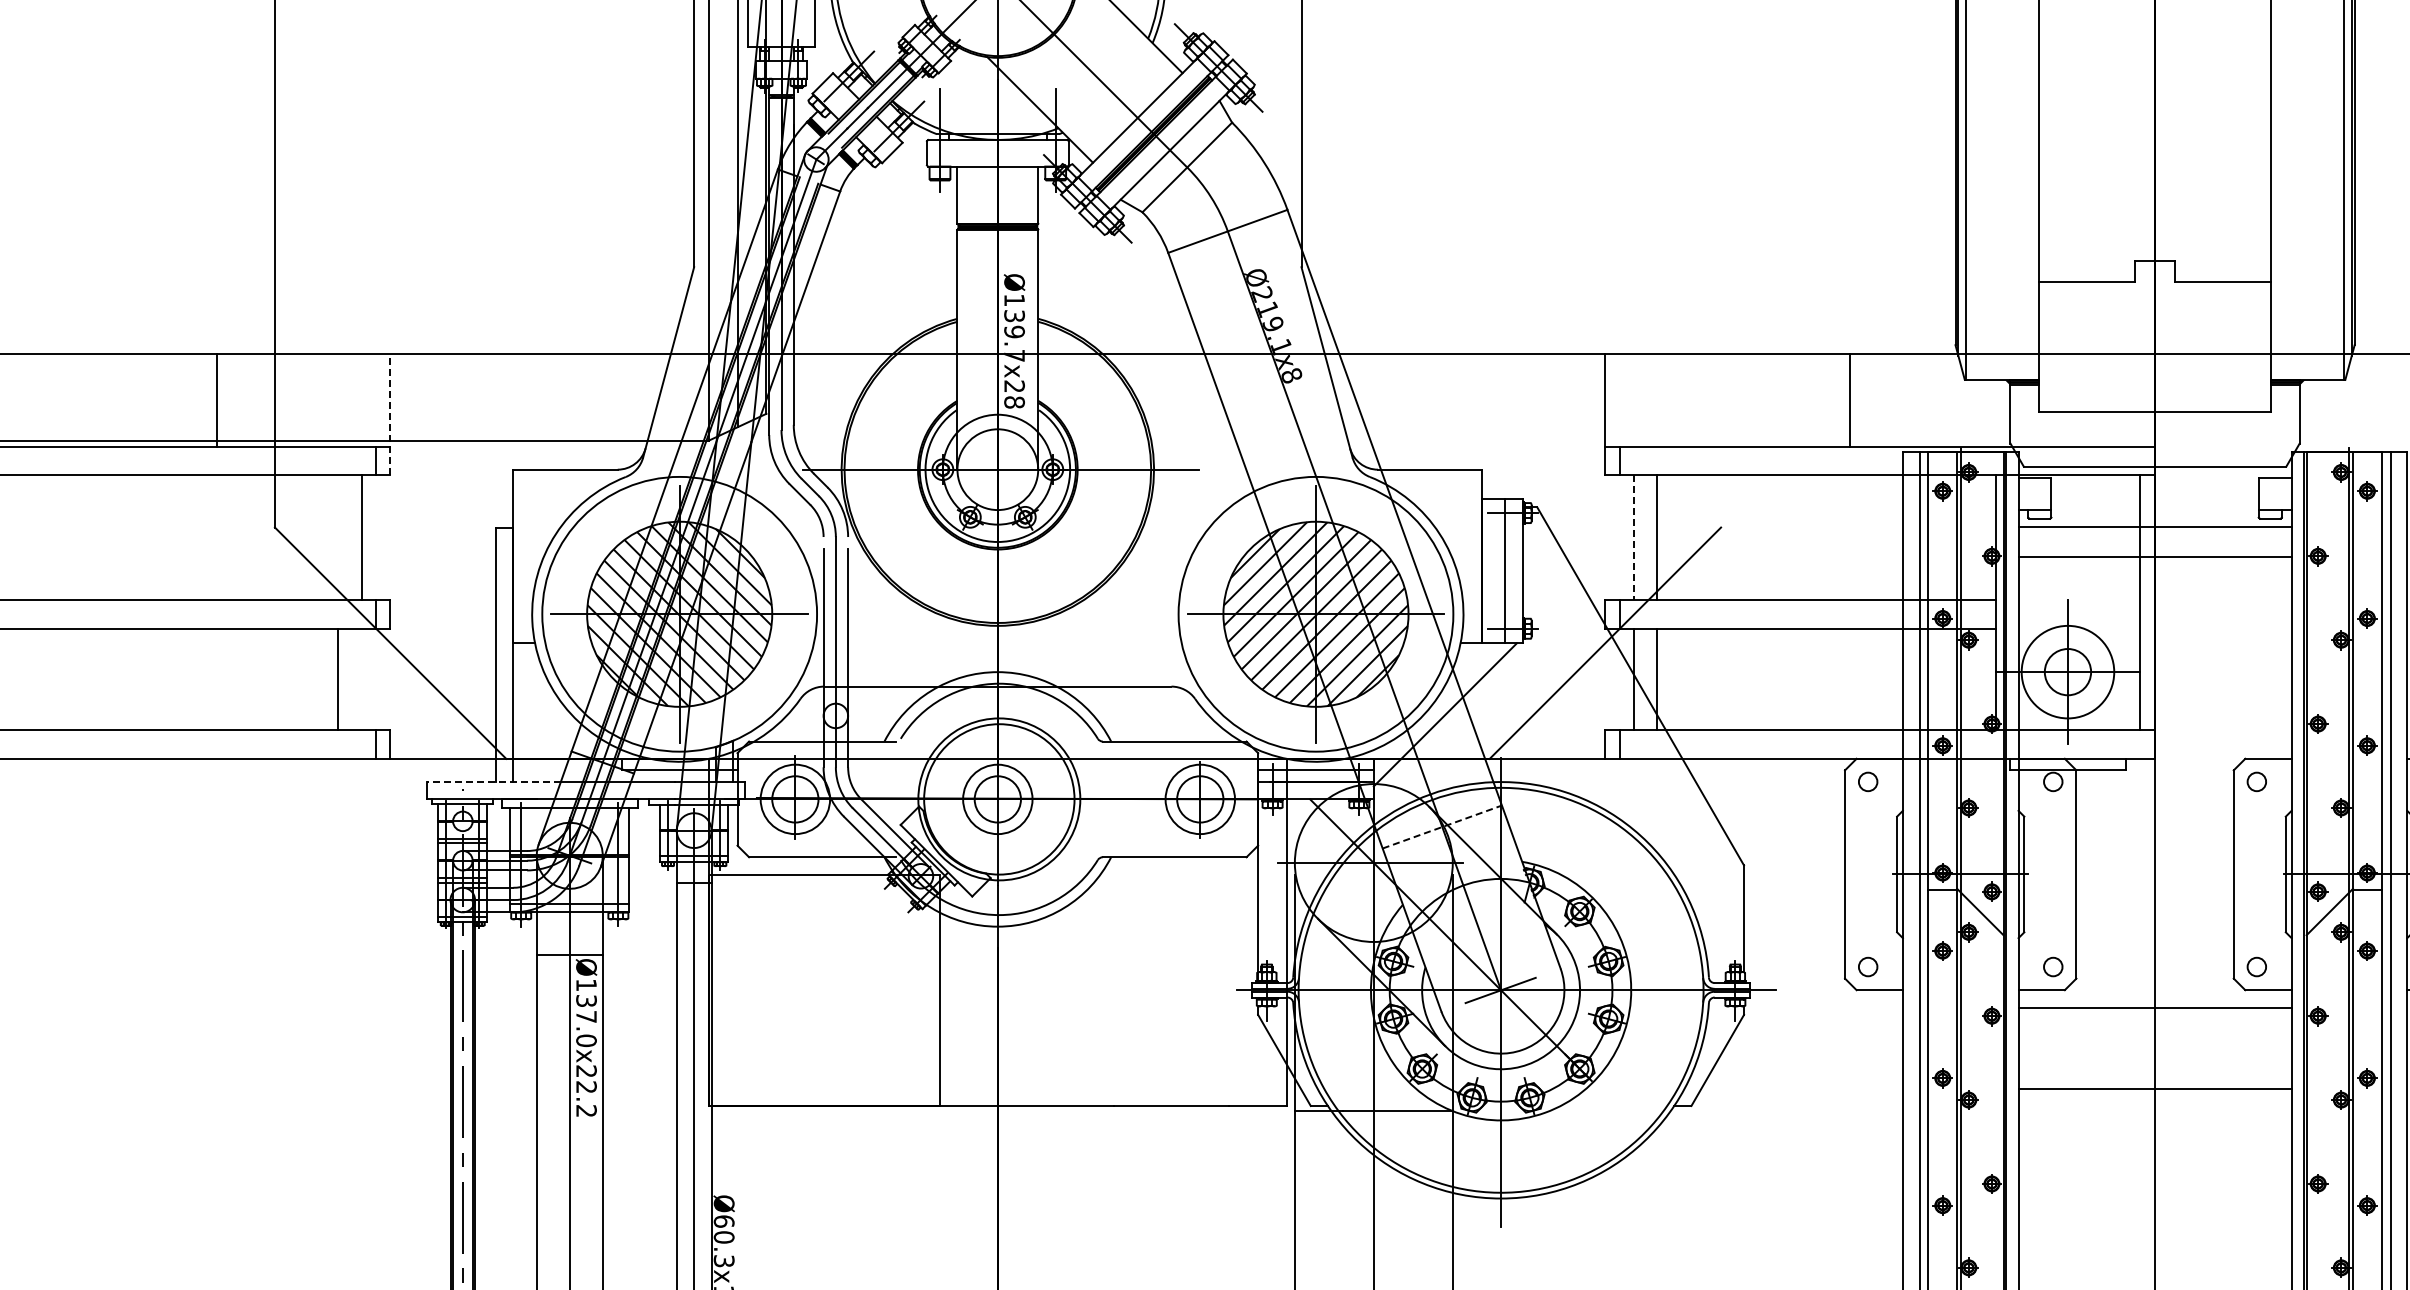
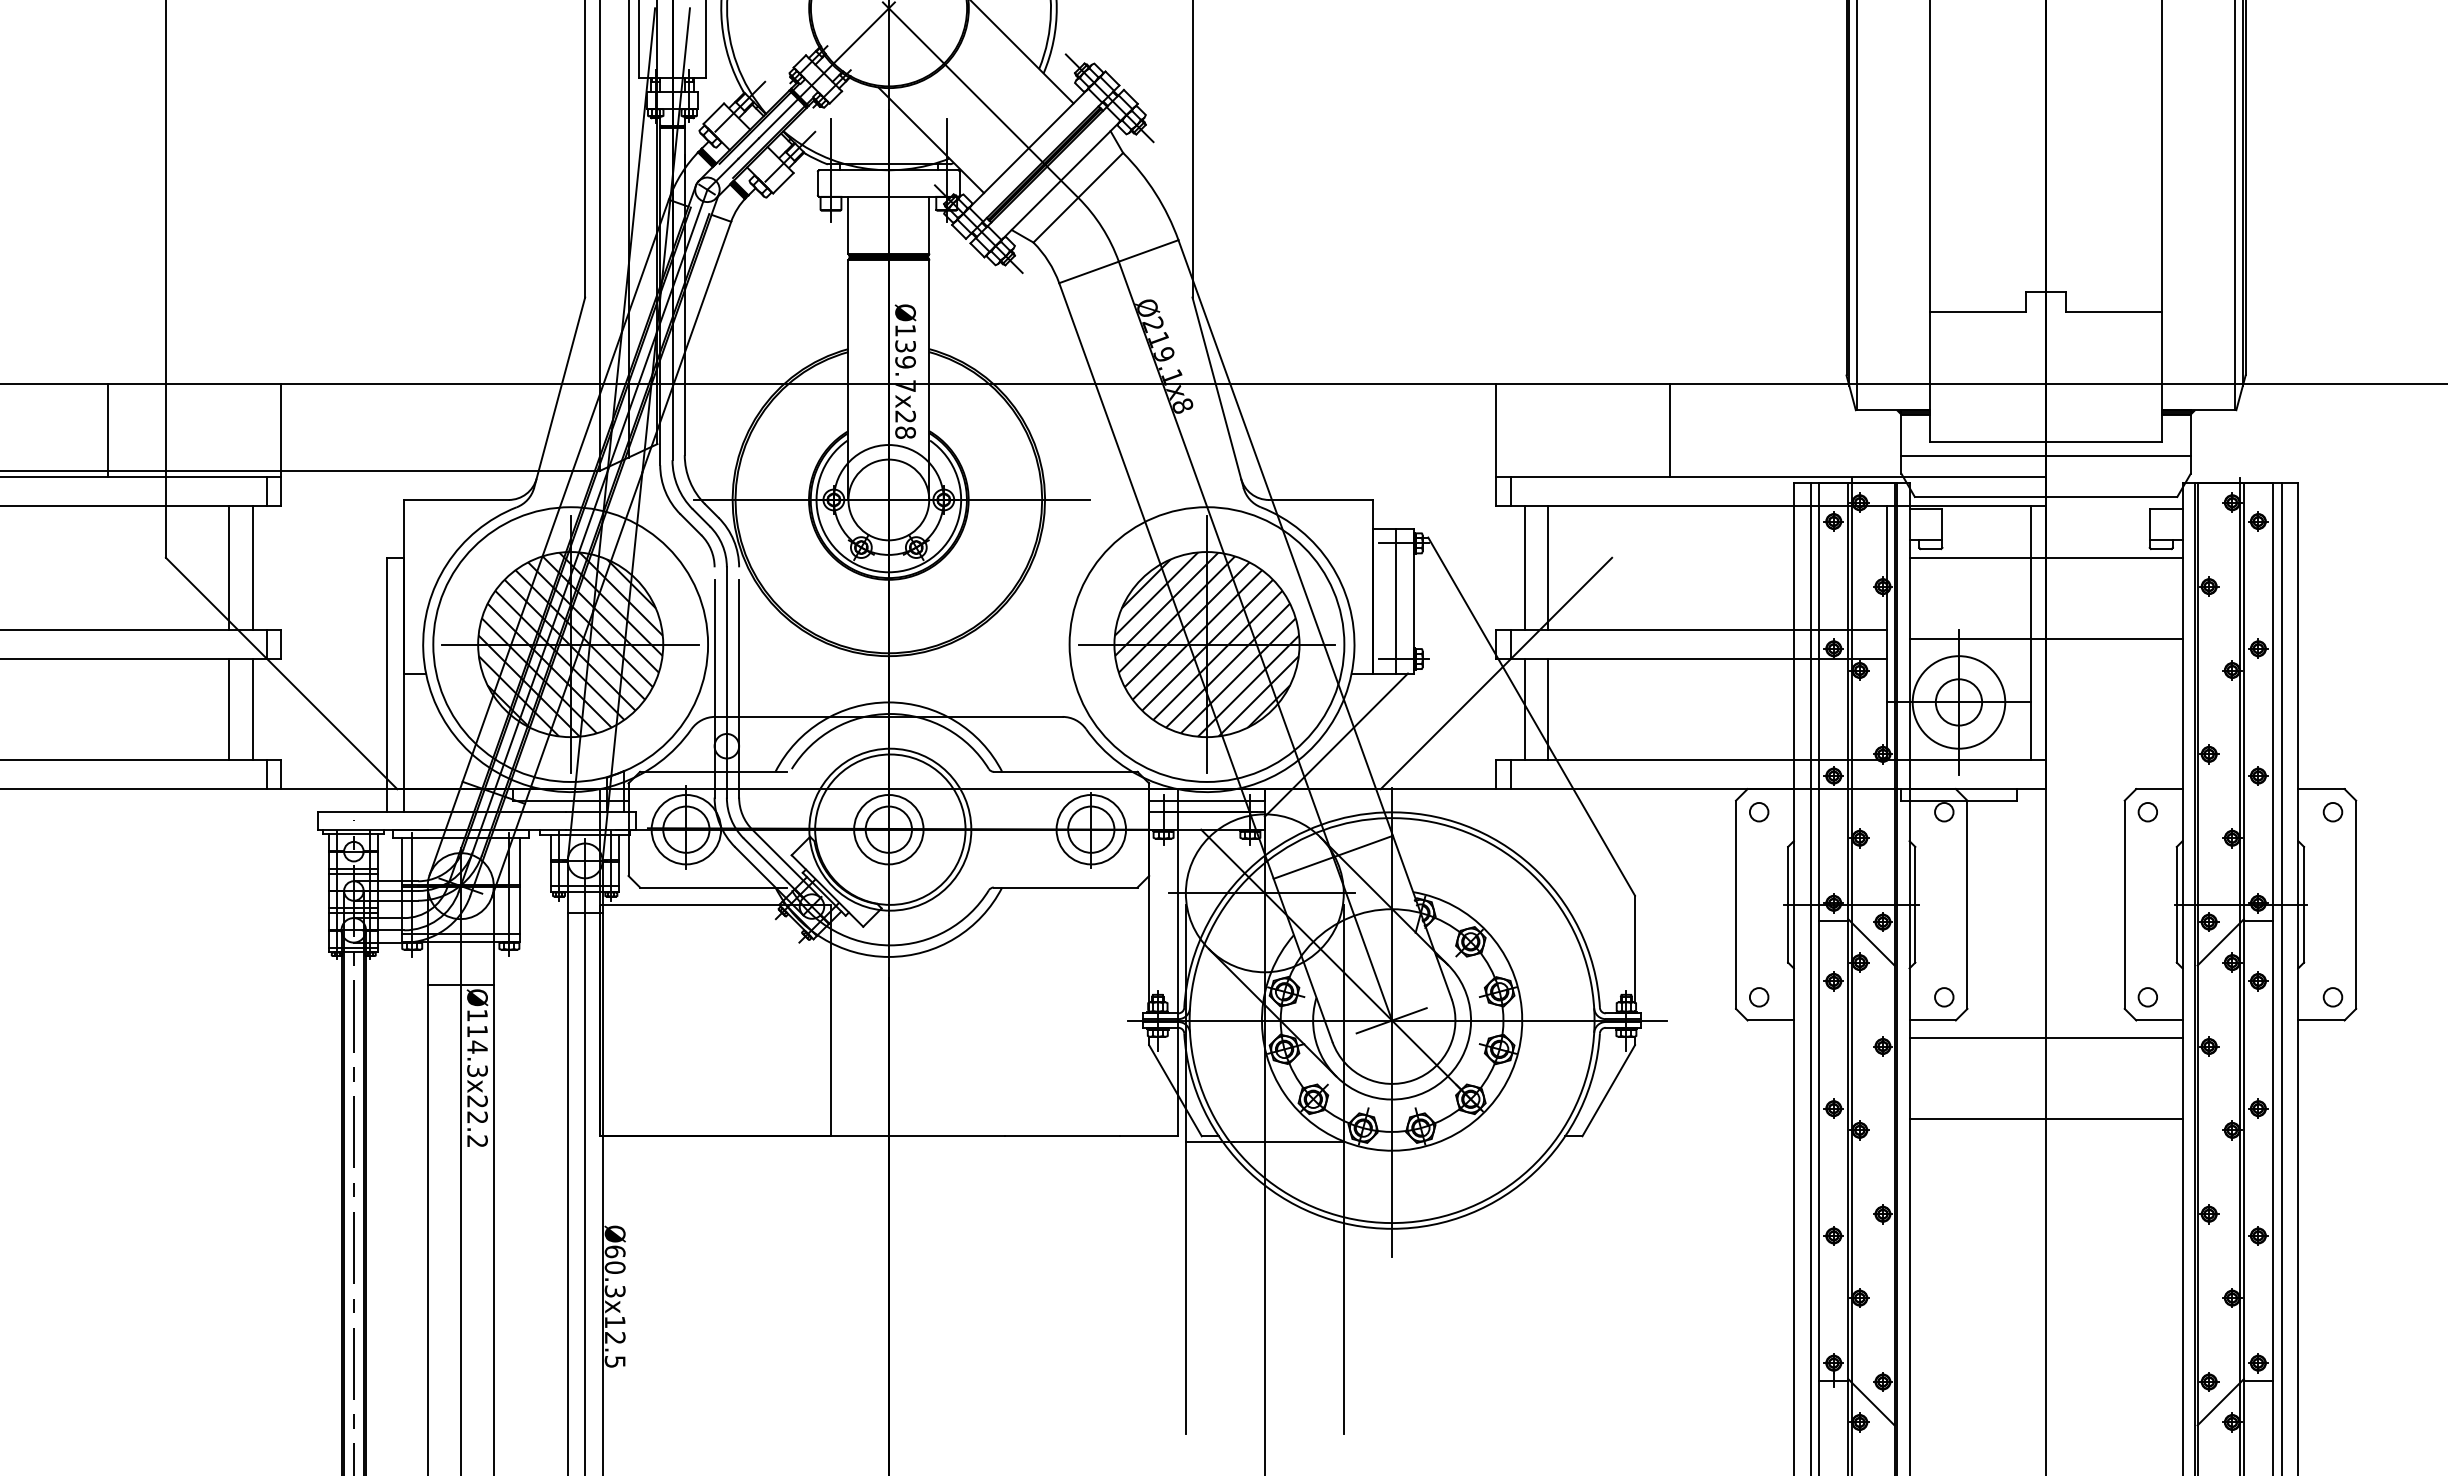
line: (1849, 400) -> (1669, 430), moved
line: (390, 415) -> (281, 445), dashed -> solid
line: (2154, 426) -> (2045, 456), added
line: (338, 537) -> (229, 567), added
line: (1634, 538) -> (1525, 568), dashed -> solid
line: (2154, 557) -> (2045, 638), moved
line: (361, 679) -> (252, 709), added
line: (493, 782) -> (384, 812), dashed -> solid
line: (1442, 827) -> (1333, 857), dashed -> solid
text: (586, 1021) -> (477, 1051), Ø137.0x22.2 -> Ø114.3x22.2

